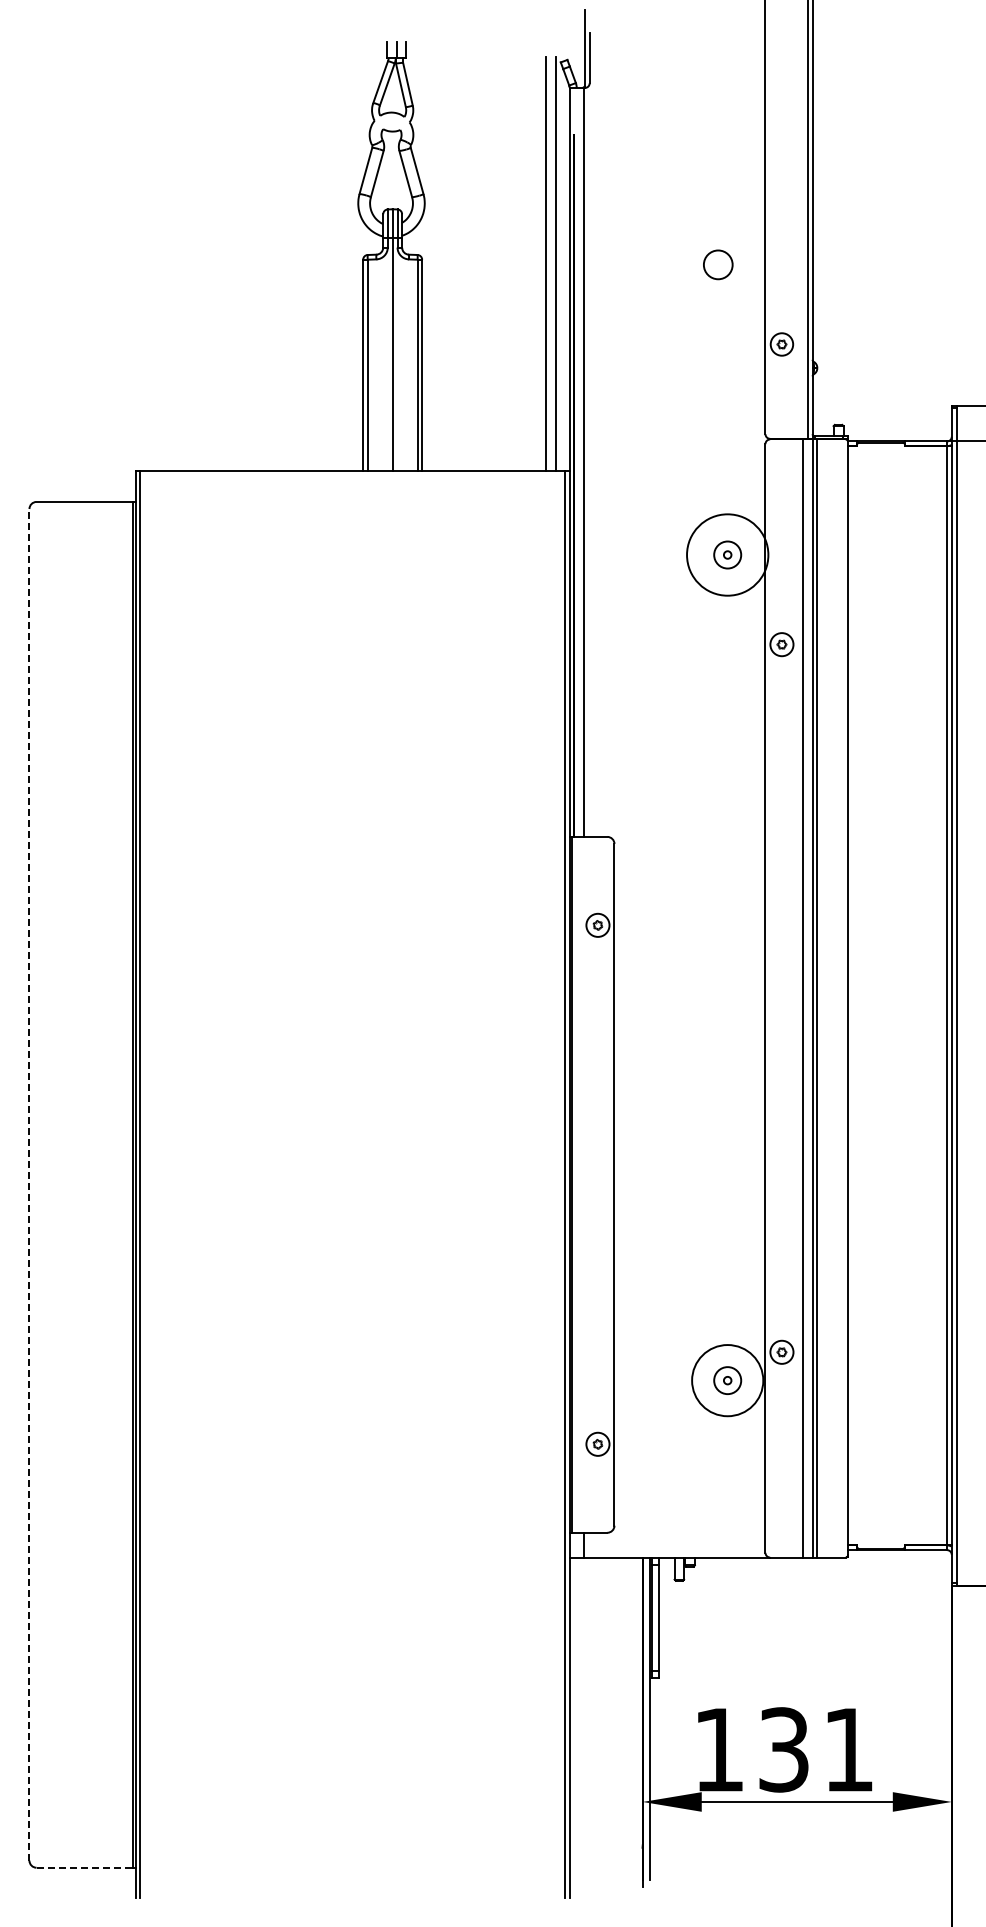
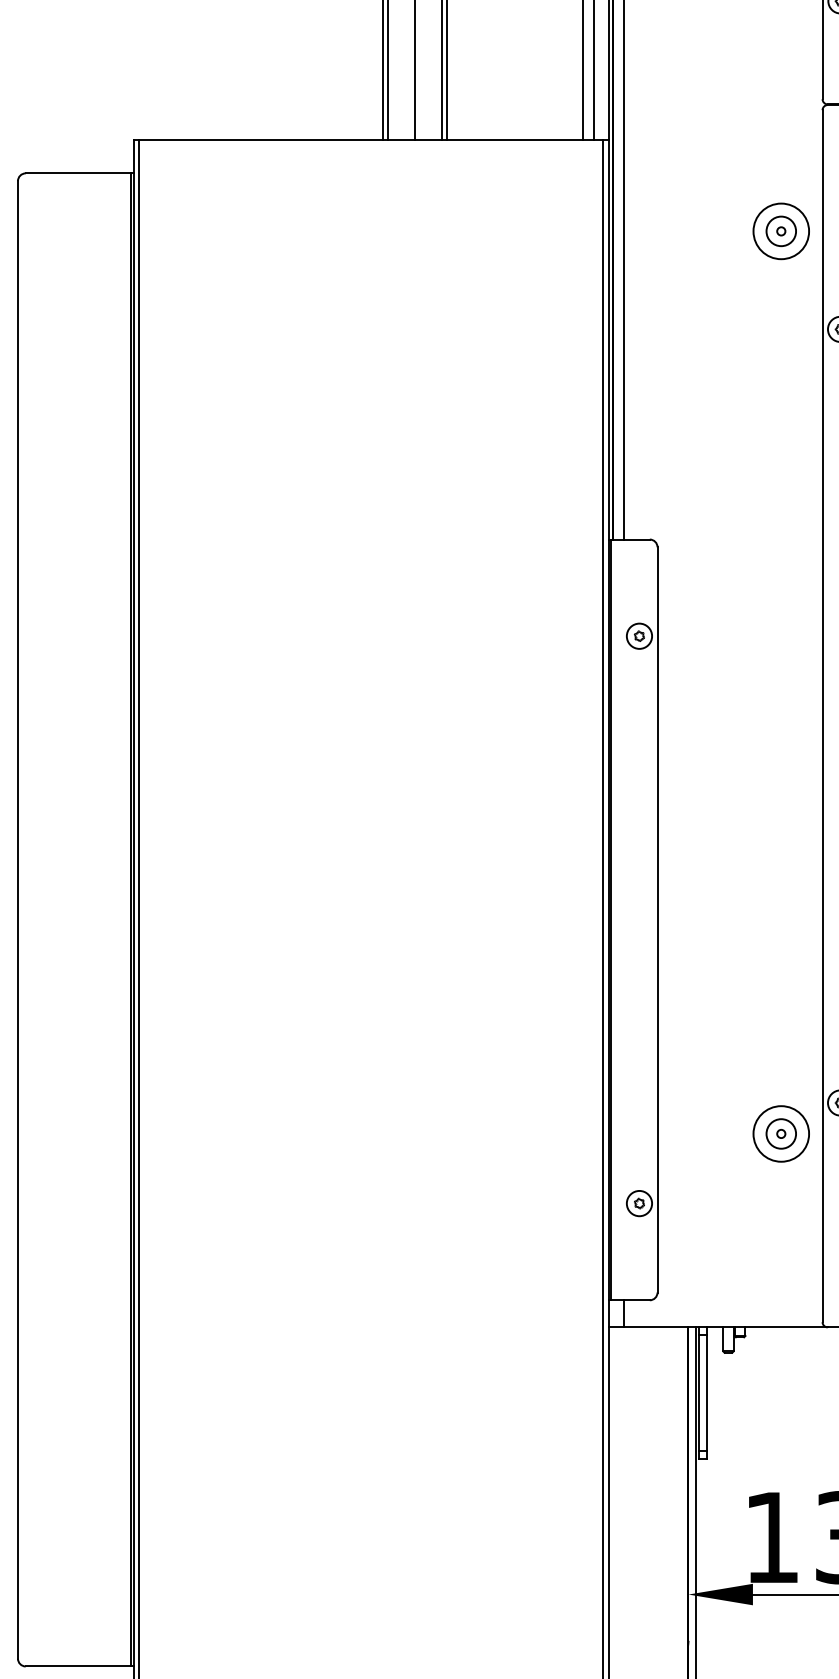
circle: (727, 554) -> (781, 230), size x0.62
line: (29, 1184) -> (18, 919), dashed -> solid
circle: (727, 1380) -> (781, 1133), size x0.71
line: (85, 1867) -> (79, 1666), dashed -> solid

